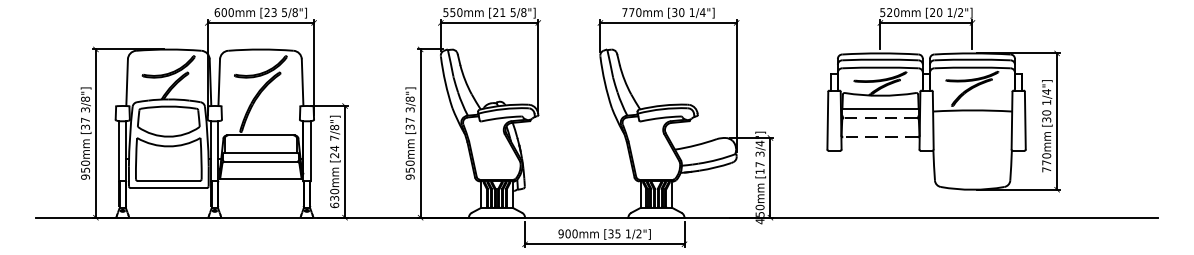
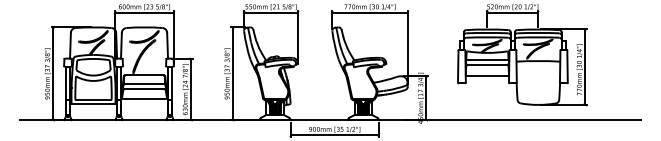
line: (878, 118) -> (486, 65), dashed -> solid
line: (880, 136) -> (487, 75), dashed -> solid

